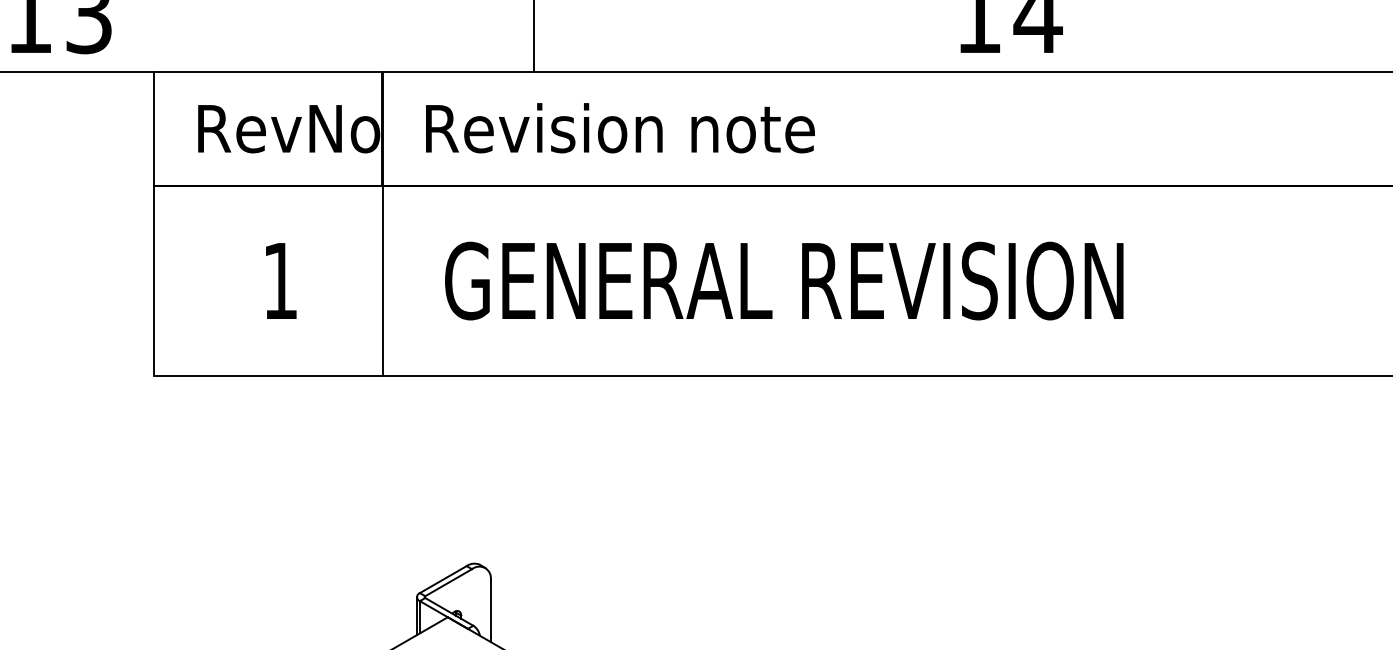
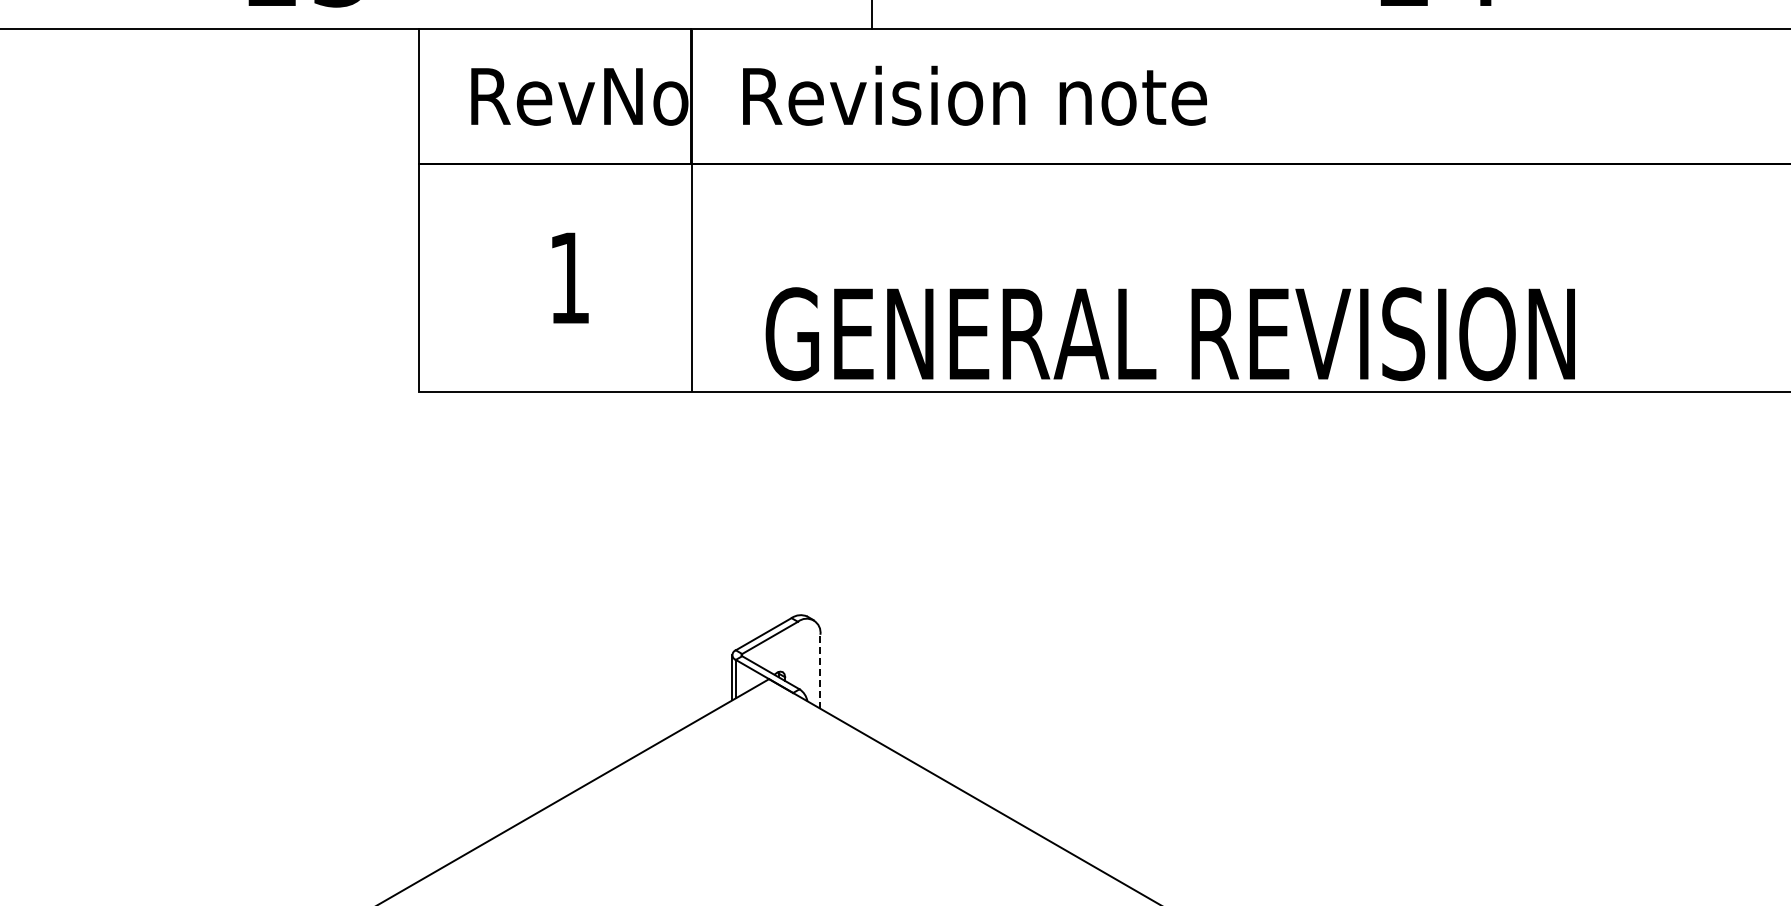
text: (783, 281) -> (1169, 334), moved
line: (490, 610) -> (820, 671), solid -> dashed

